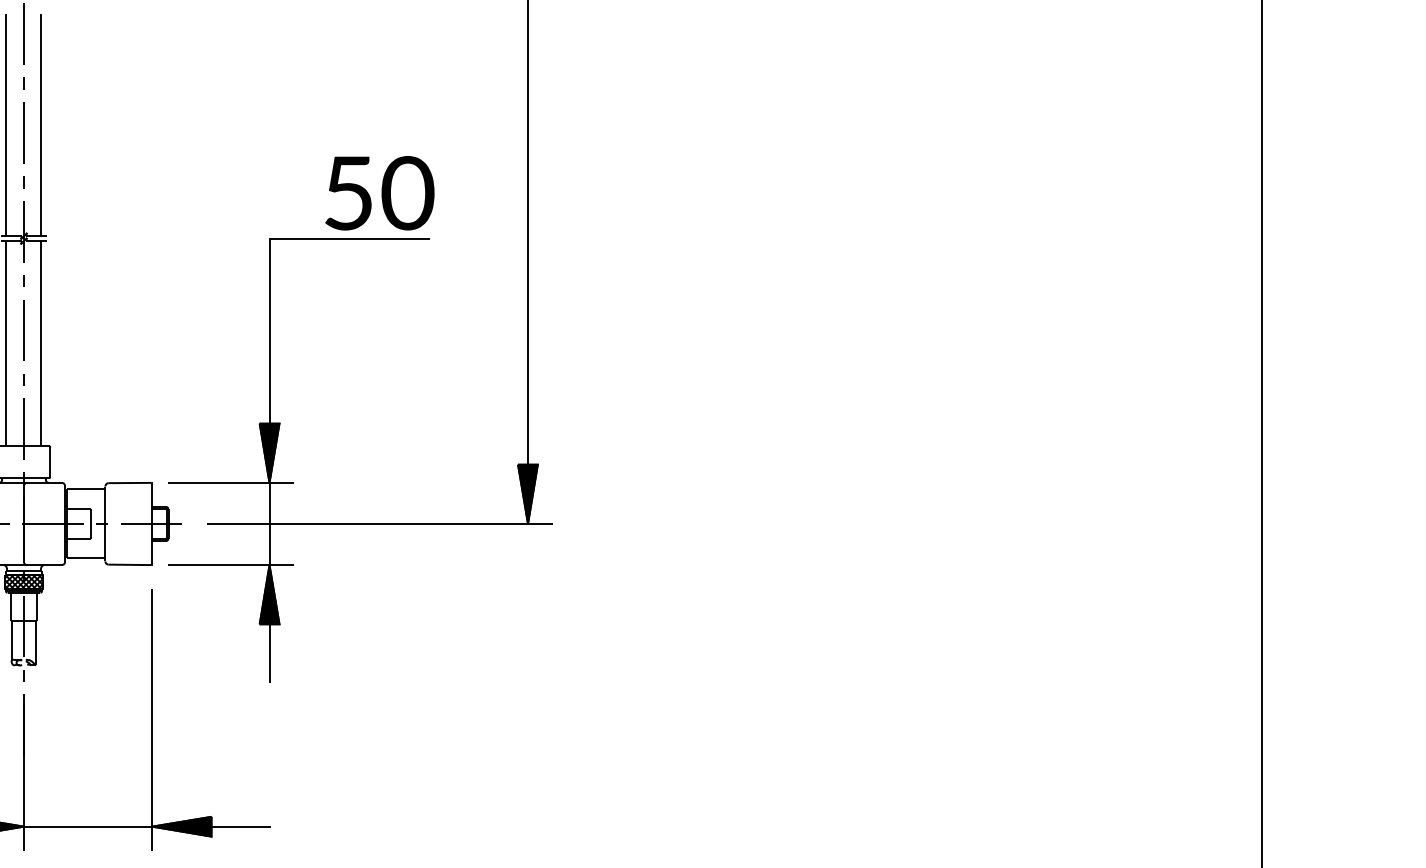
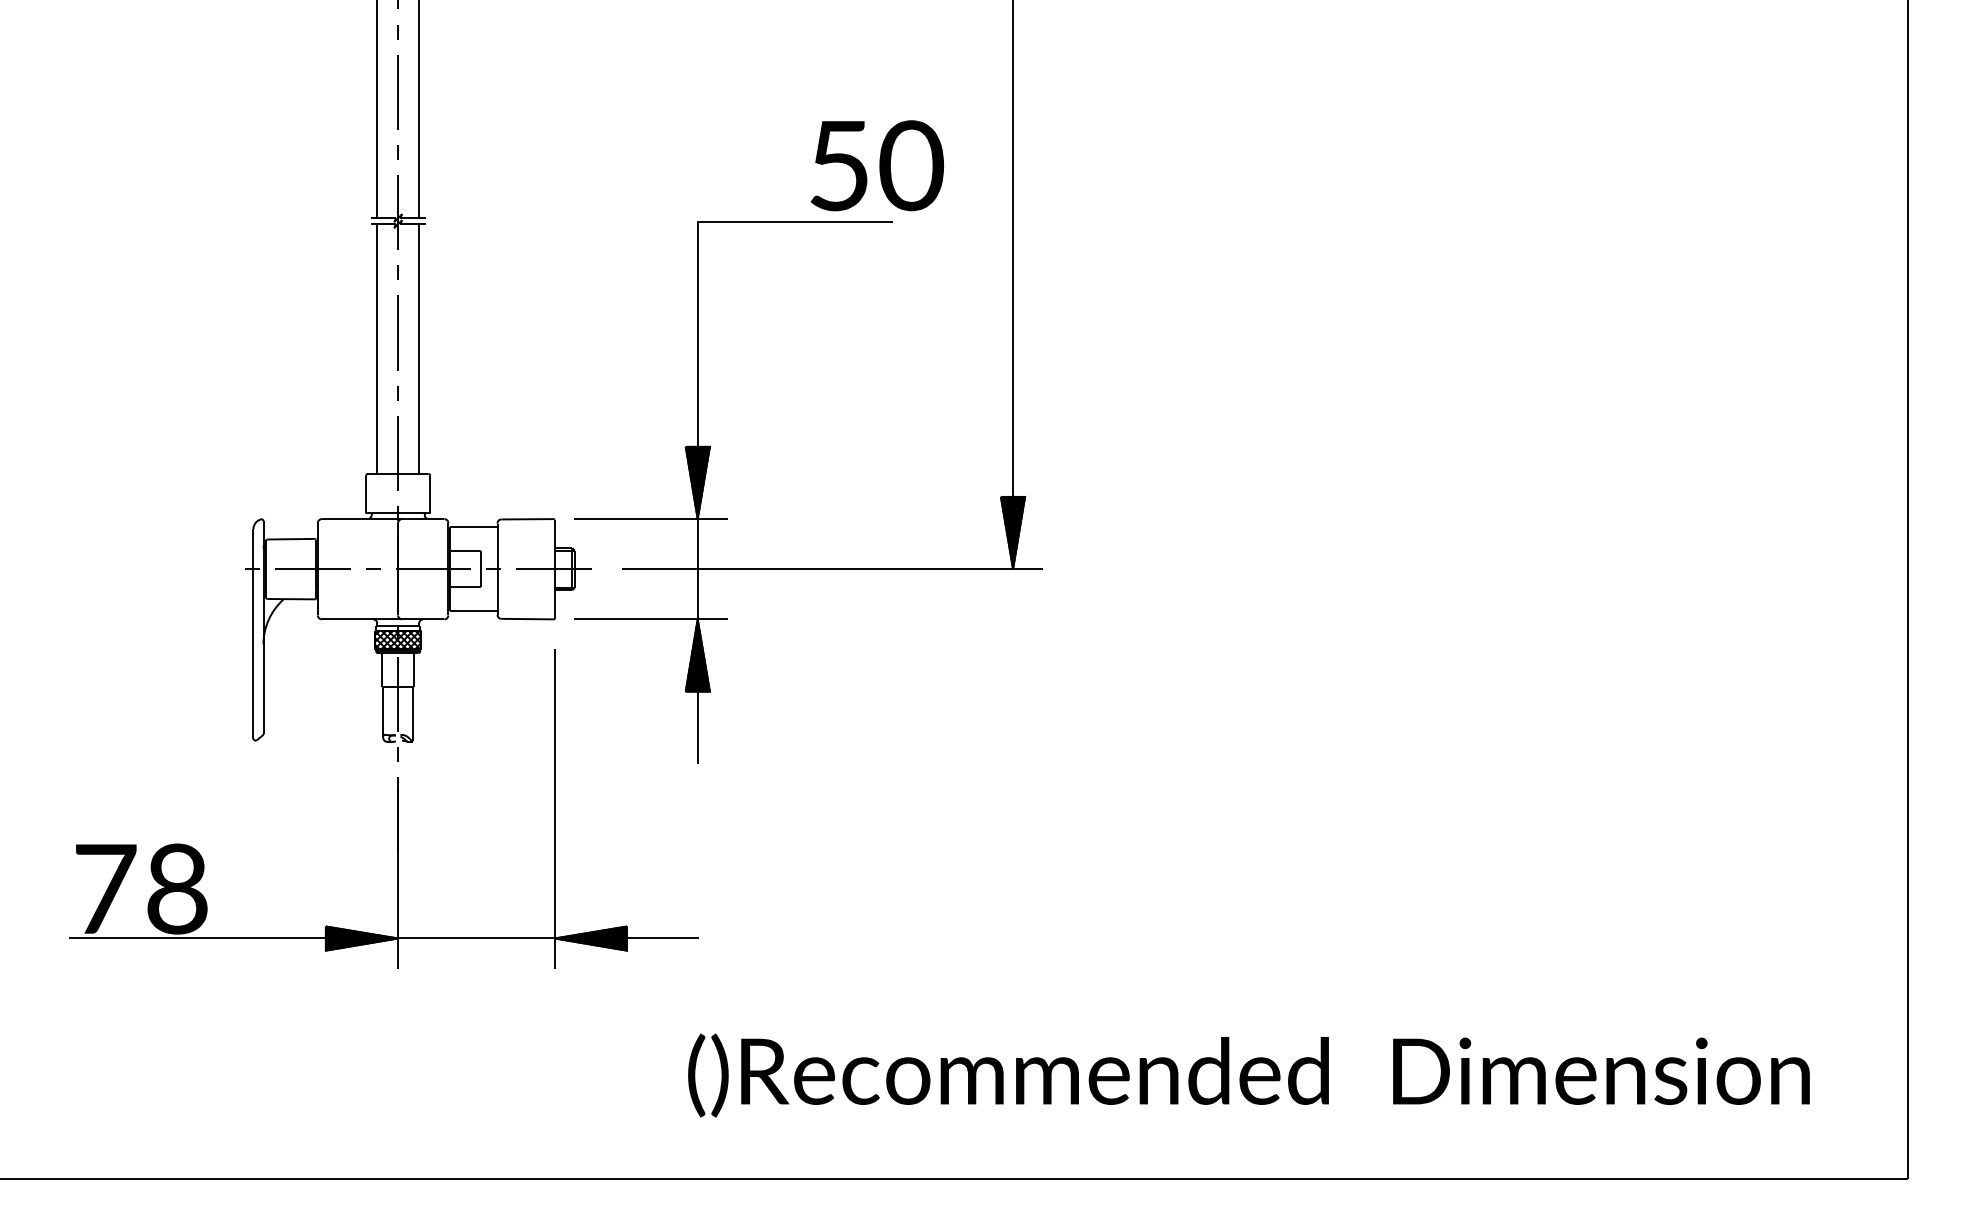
text: (379, 193) -> (876, 165), moved

